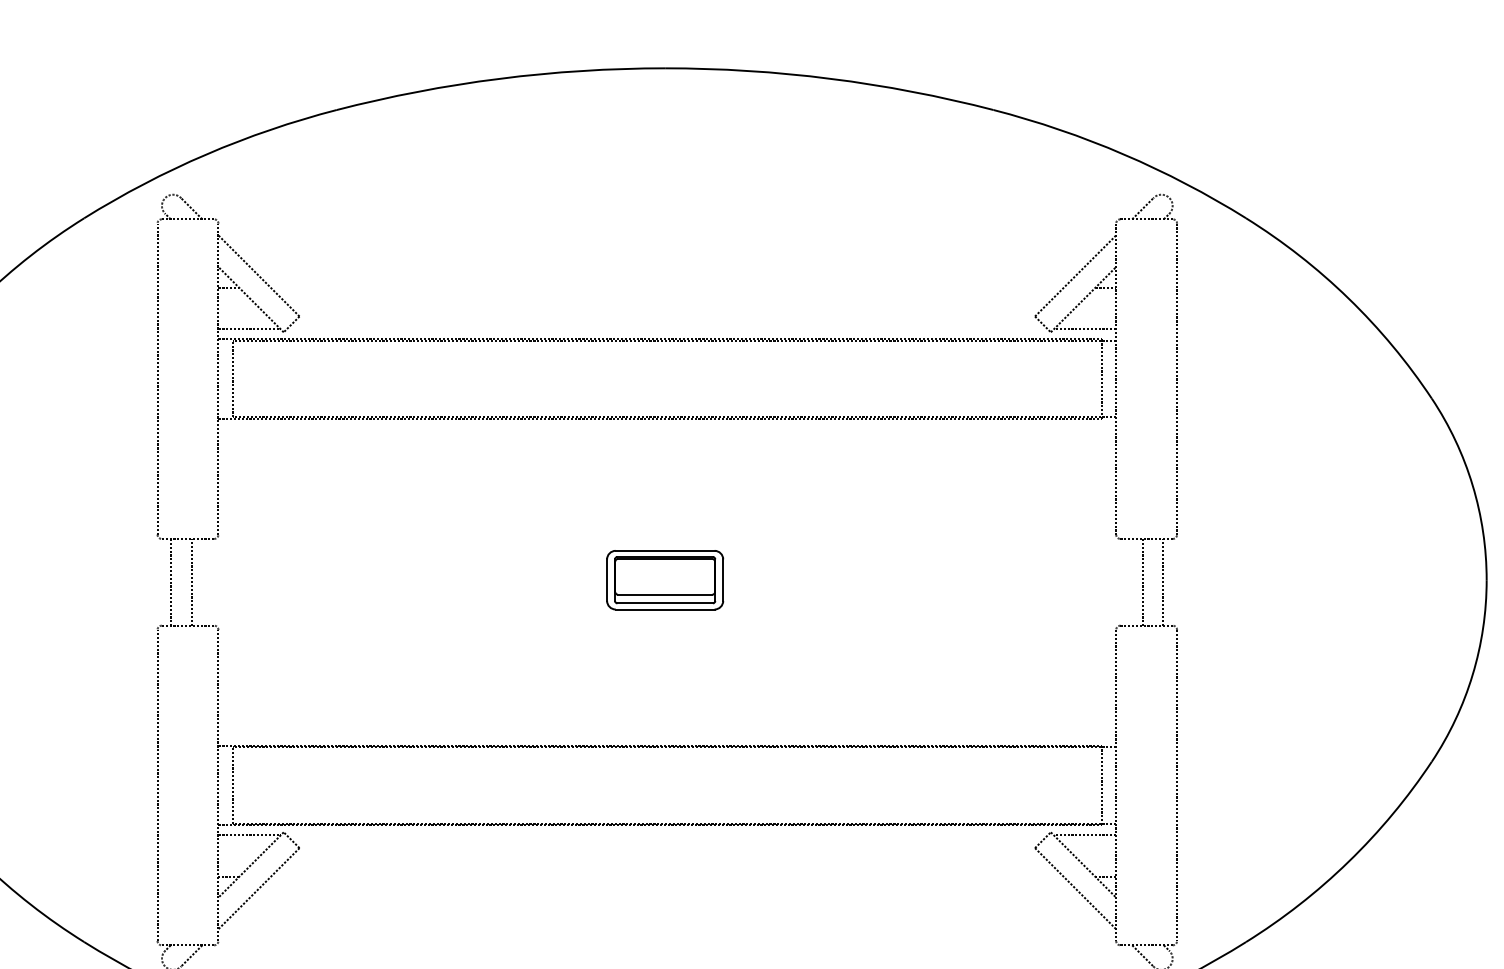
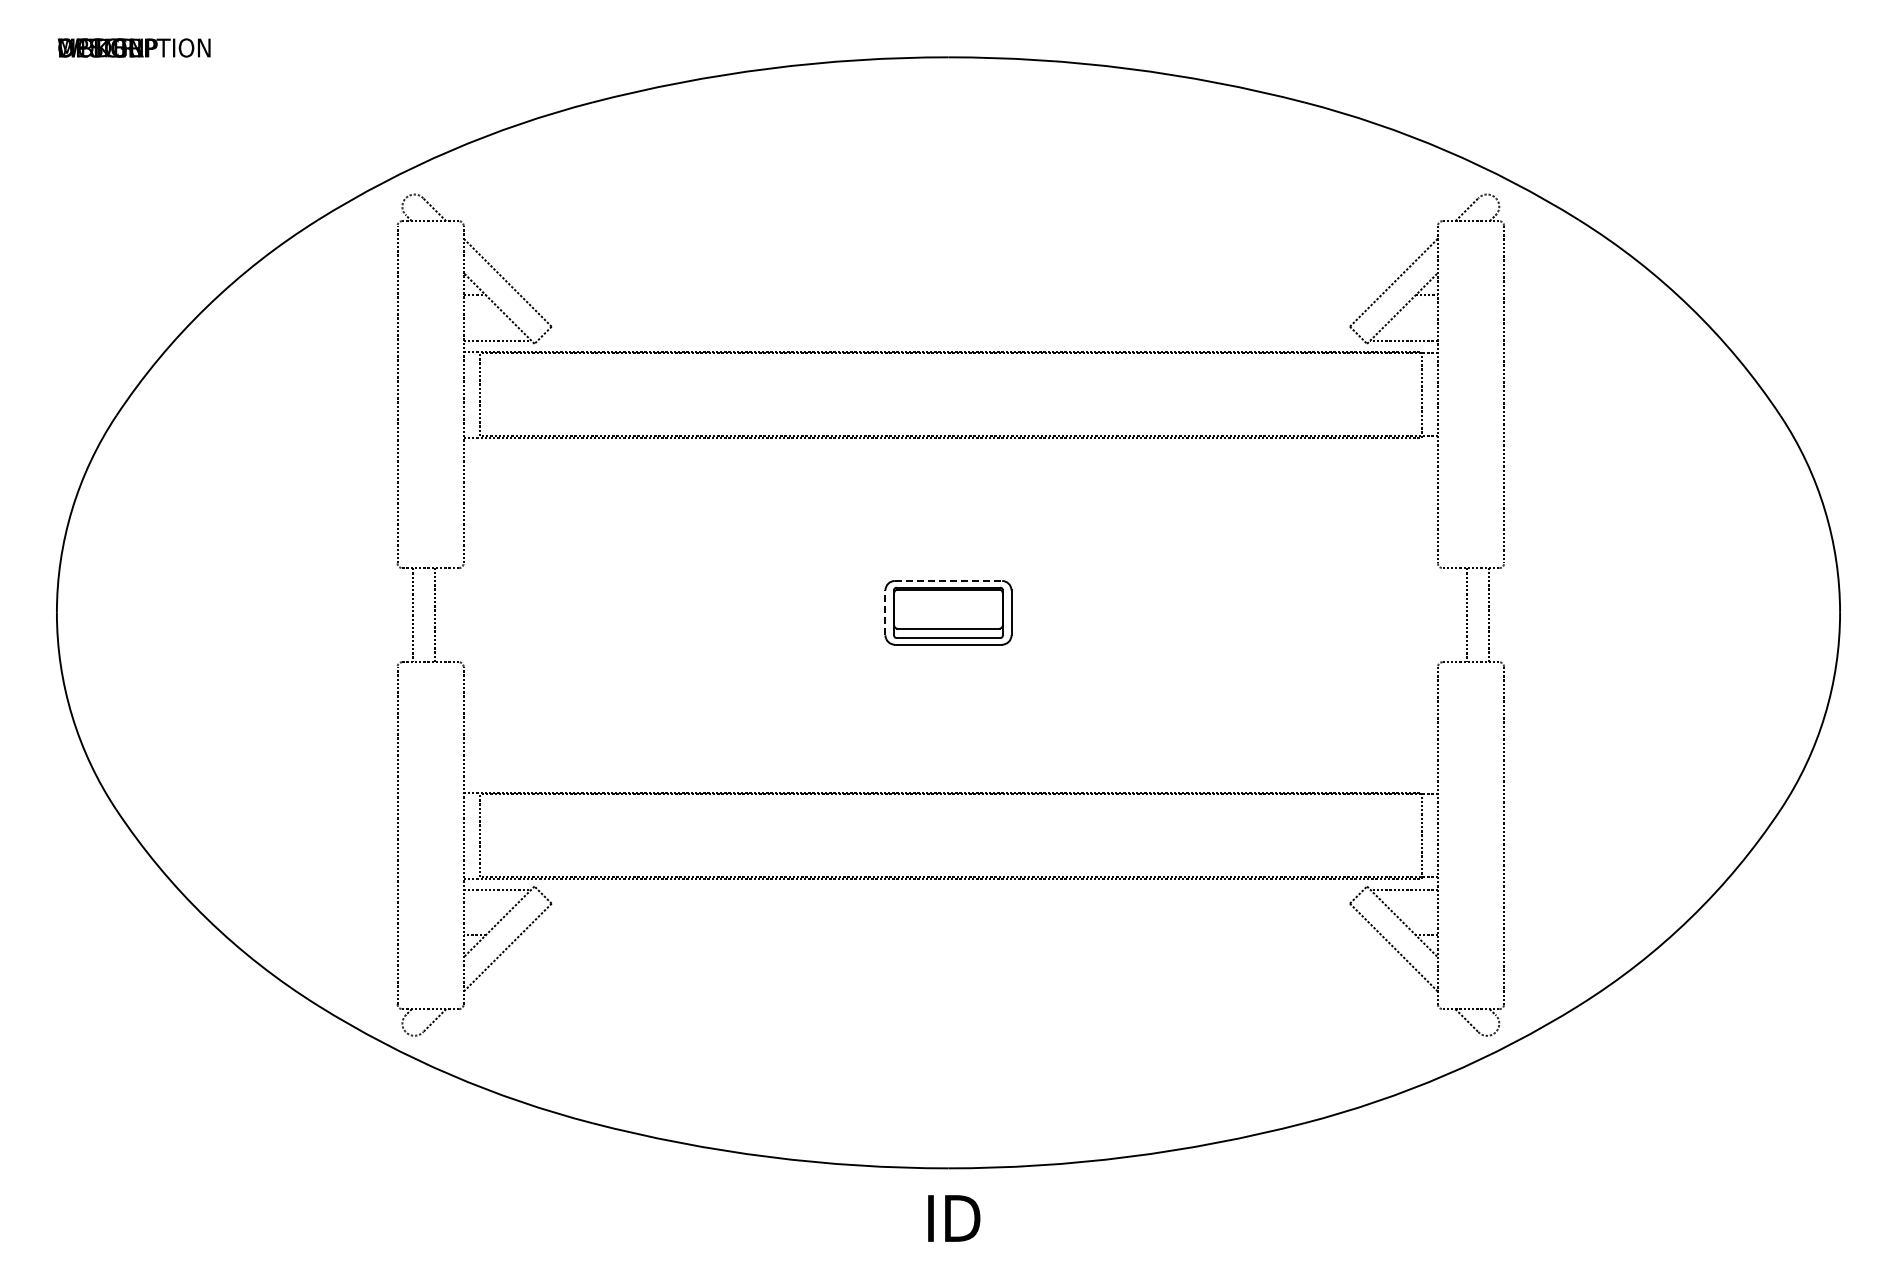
line: (665, 551) -> (948, 581), solid -> dashed
line: (607, 579) -> (885, 612), solid -> dashed

